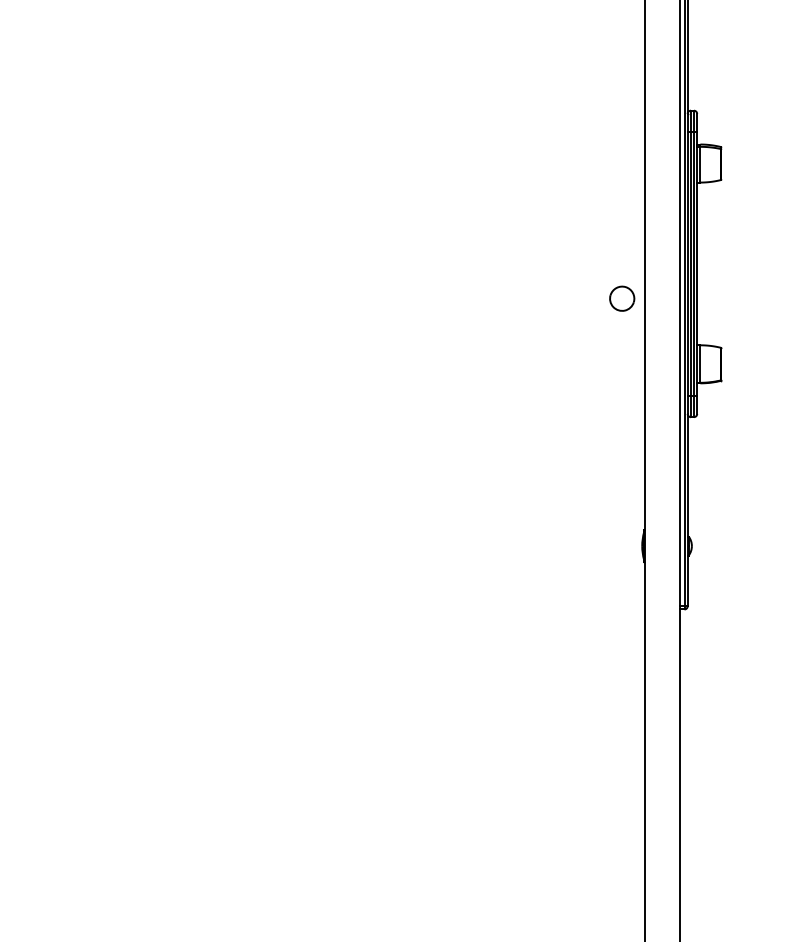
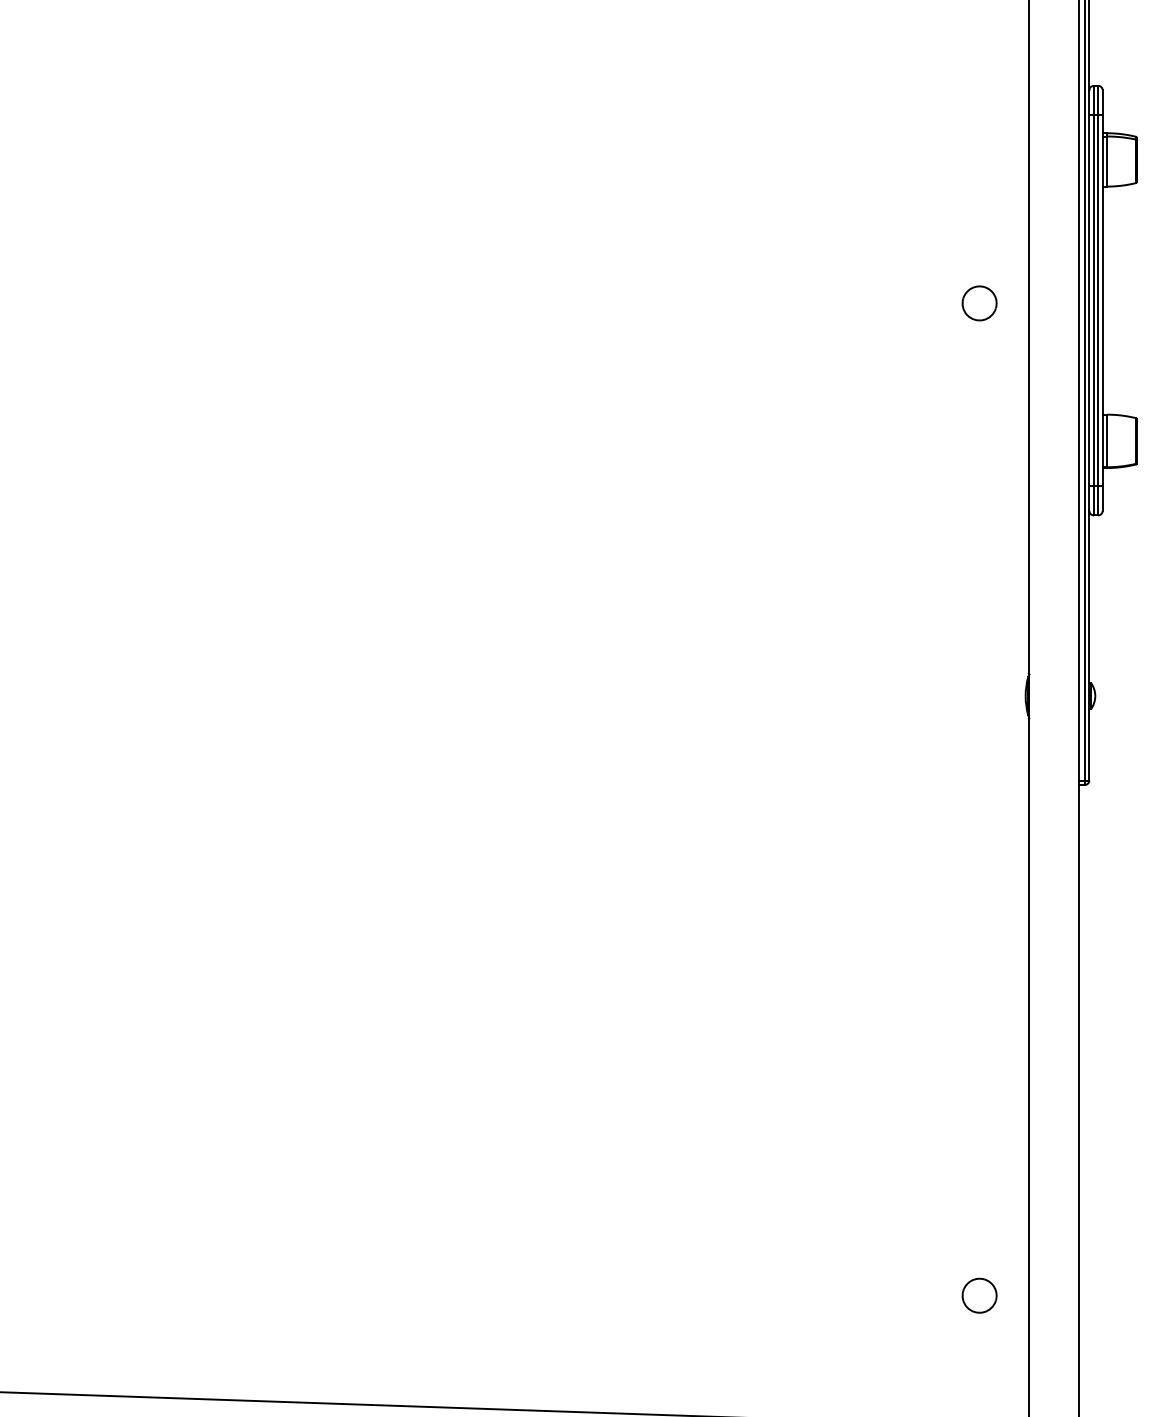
part: (622, 298) -> (979, 303), moved

